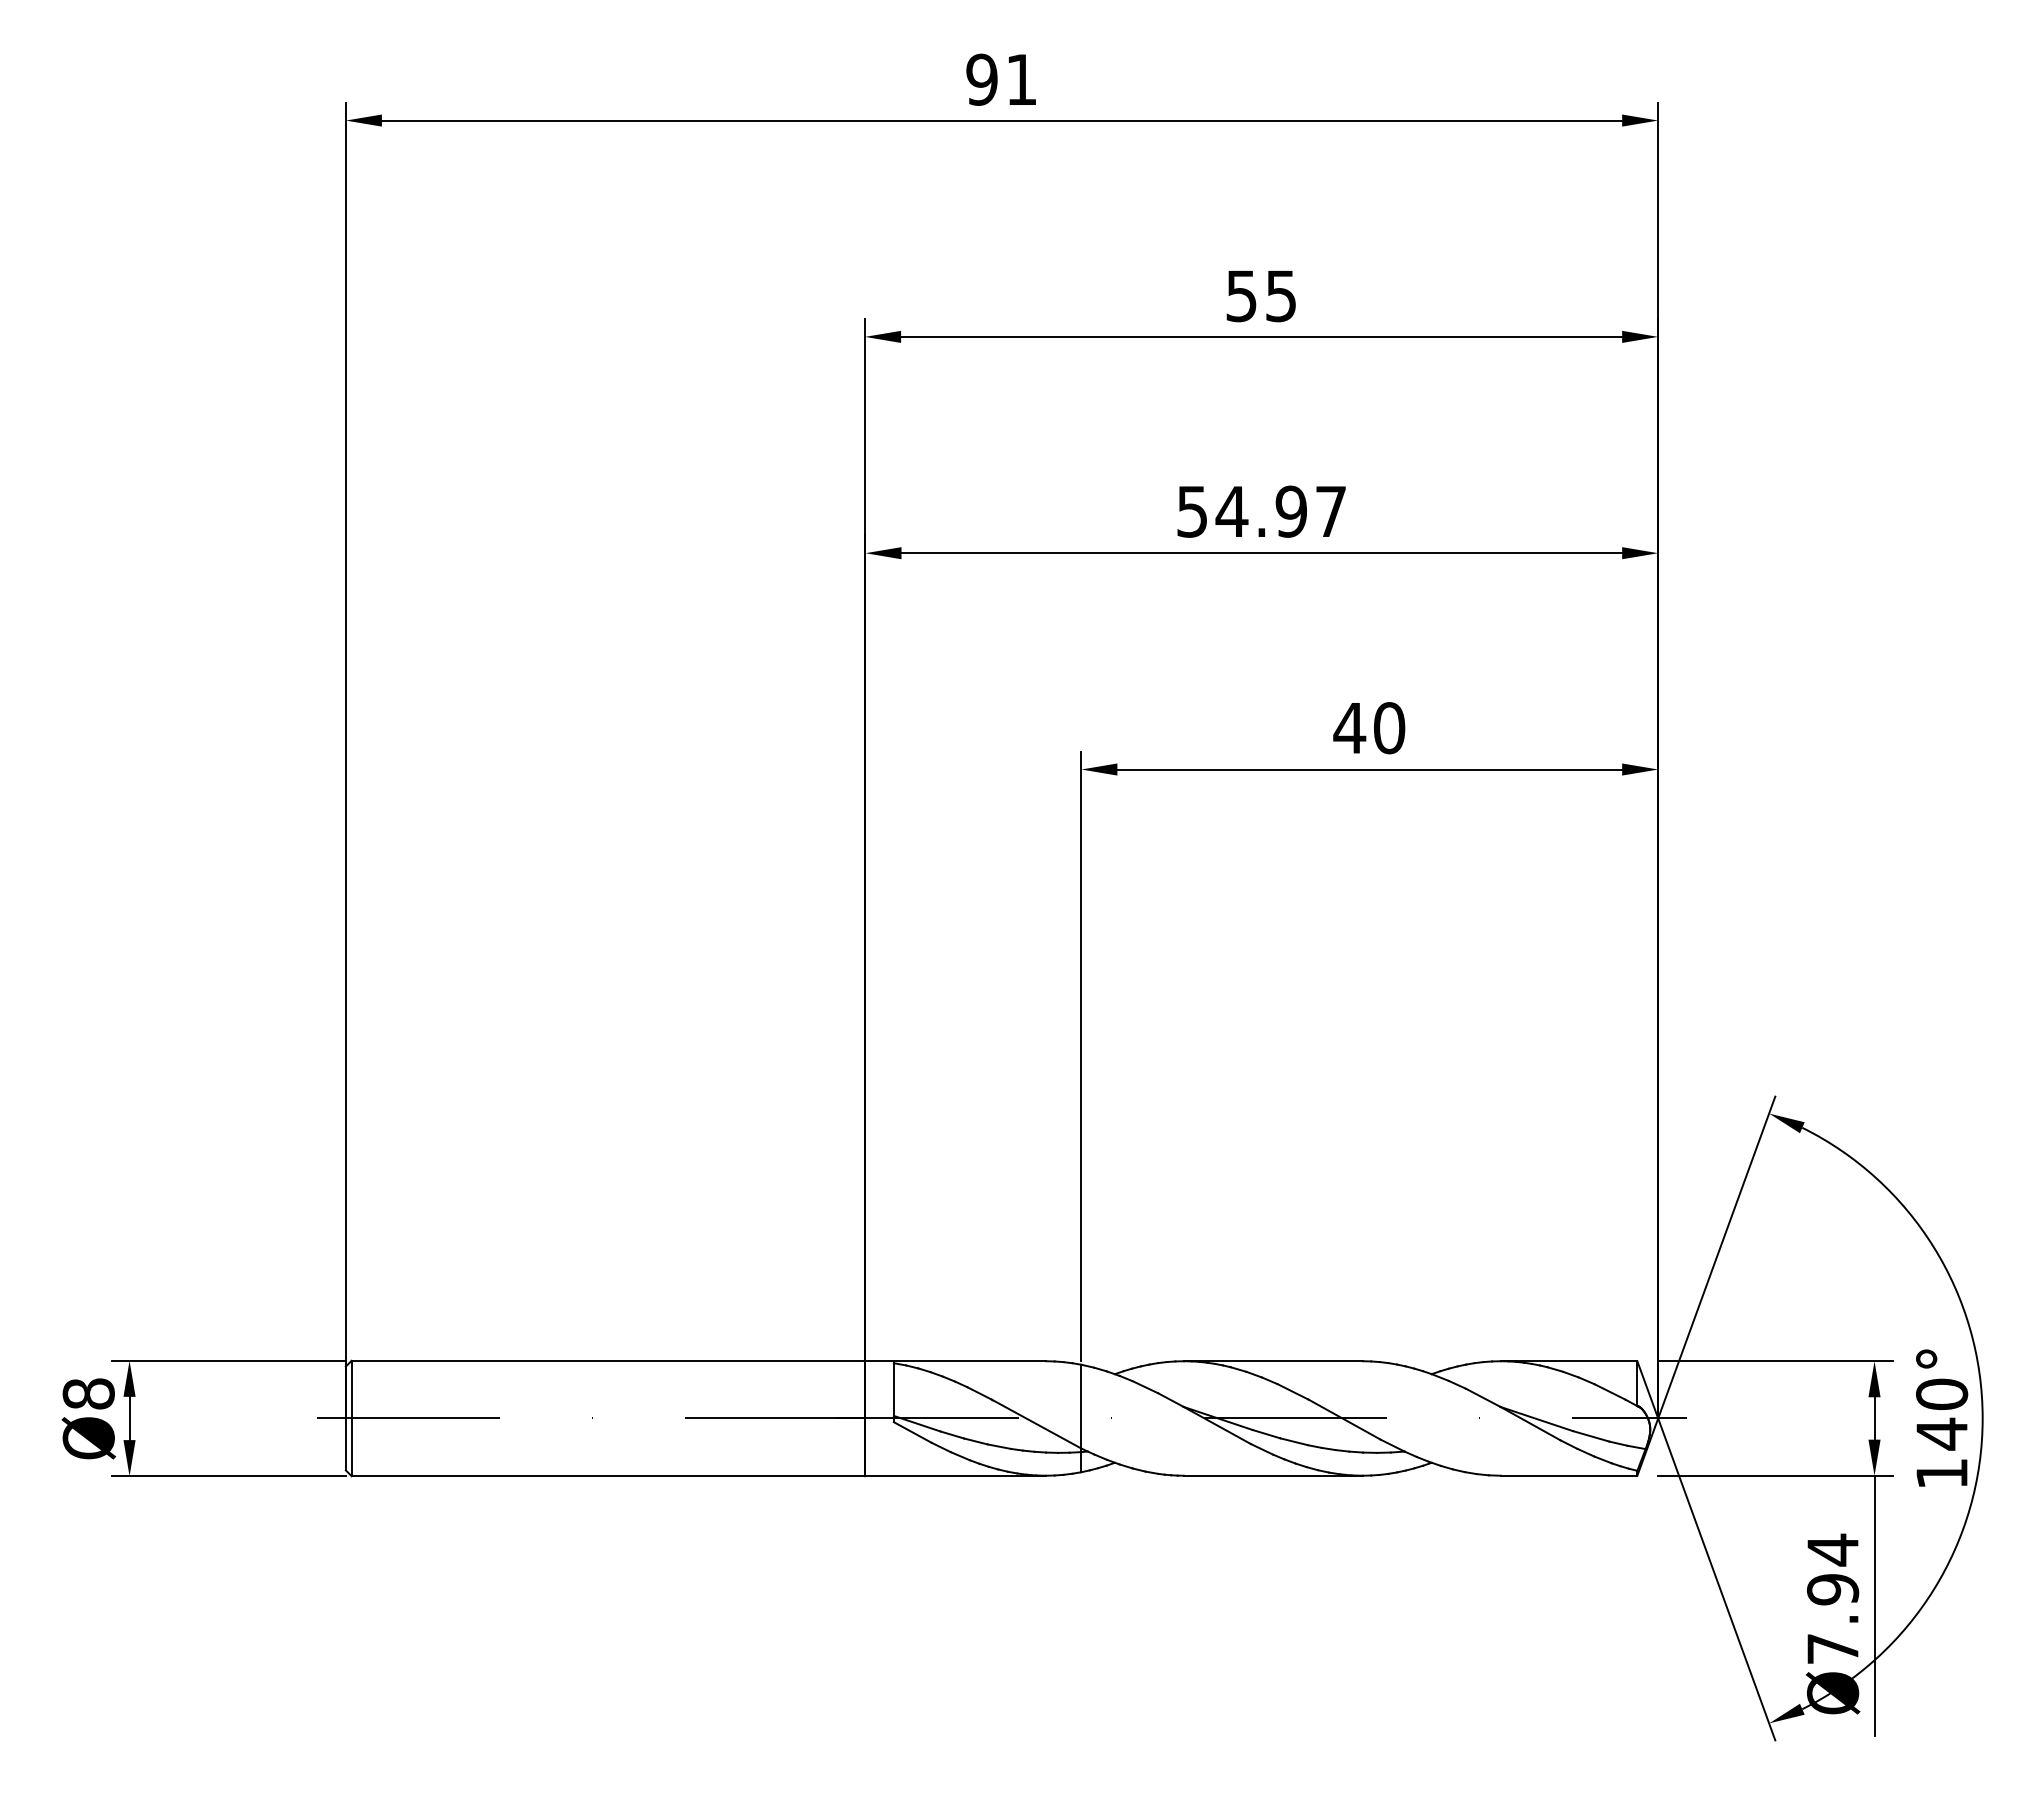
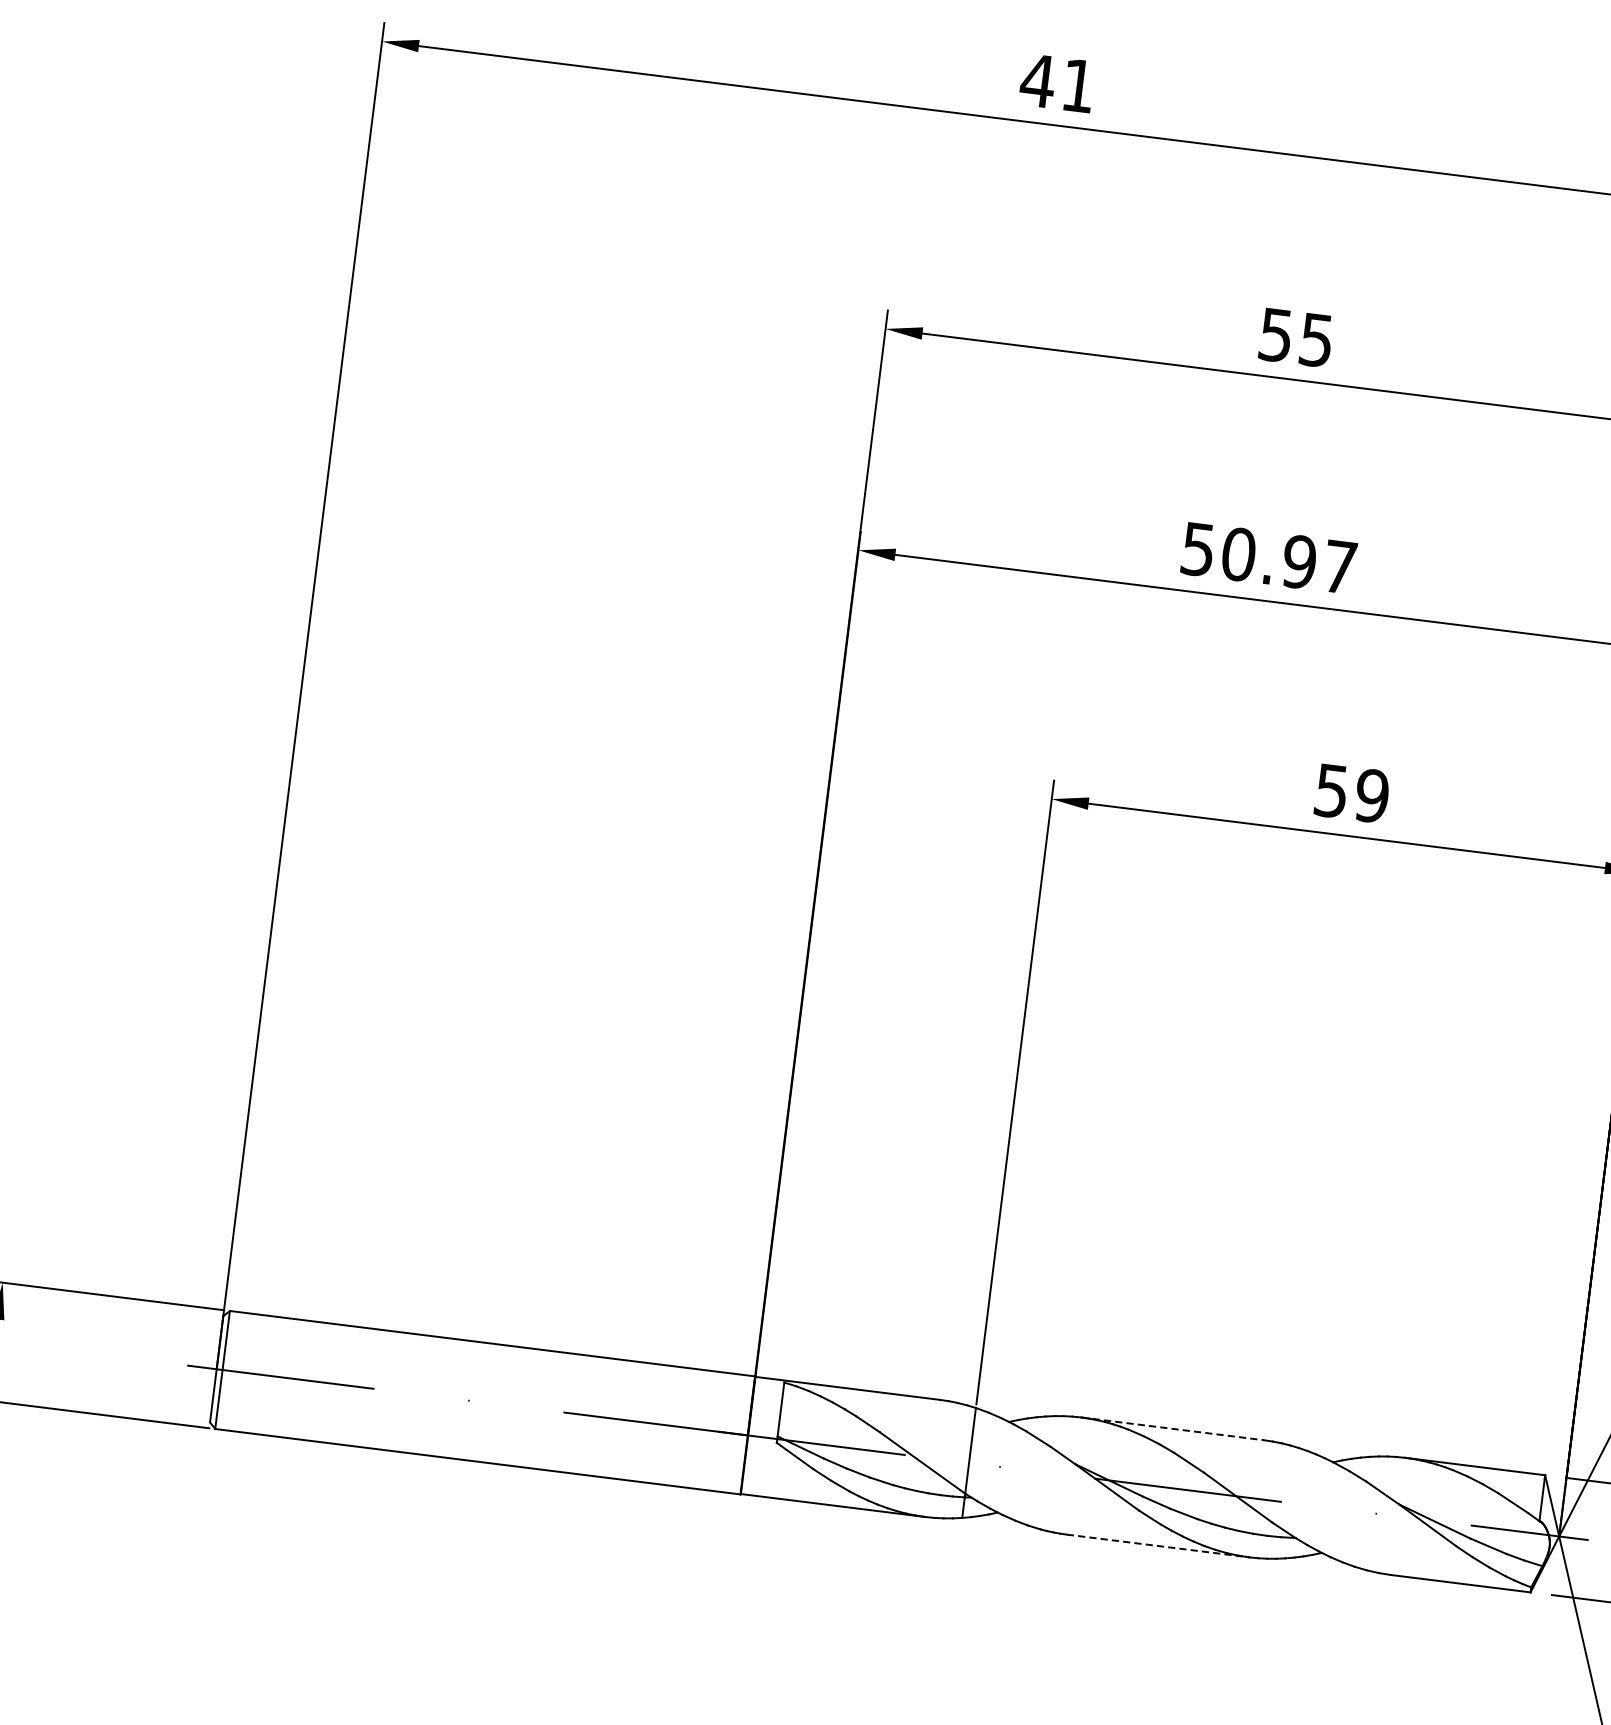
text: (981, 79) -> (1037, 80), 91 -> 41
text: (1231, 511) -> (1238, 554), 54.97 -> 50.97
text: (1369, 728) -> (1351, 793), 40 -> 59
line: (1273, 1361) -> (1172, 1429), solid -> dashed
line: (1273, 1475) -> (1158, 1545), solid -> dashed

